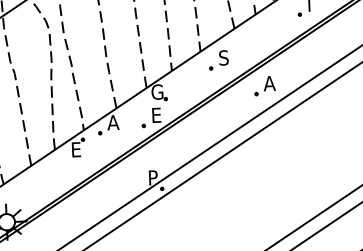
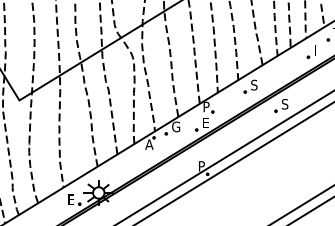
text: (269, 82) -> (285, 103), A -> S
text: (157, 91) -> (207, 106), G -> P
text: (113, 122) -> (175, 126), A -> G
text: (76, 149) -> (149, 144), E -> A

